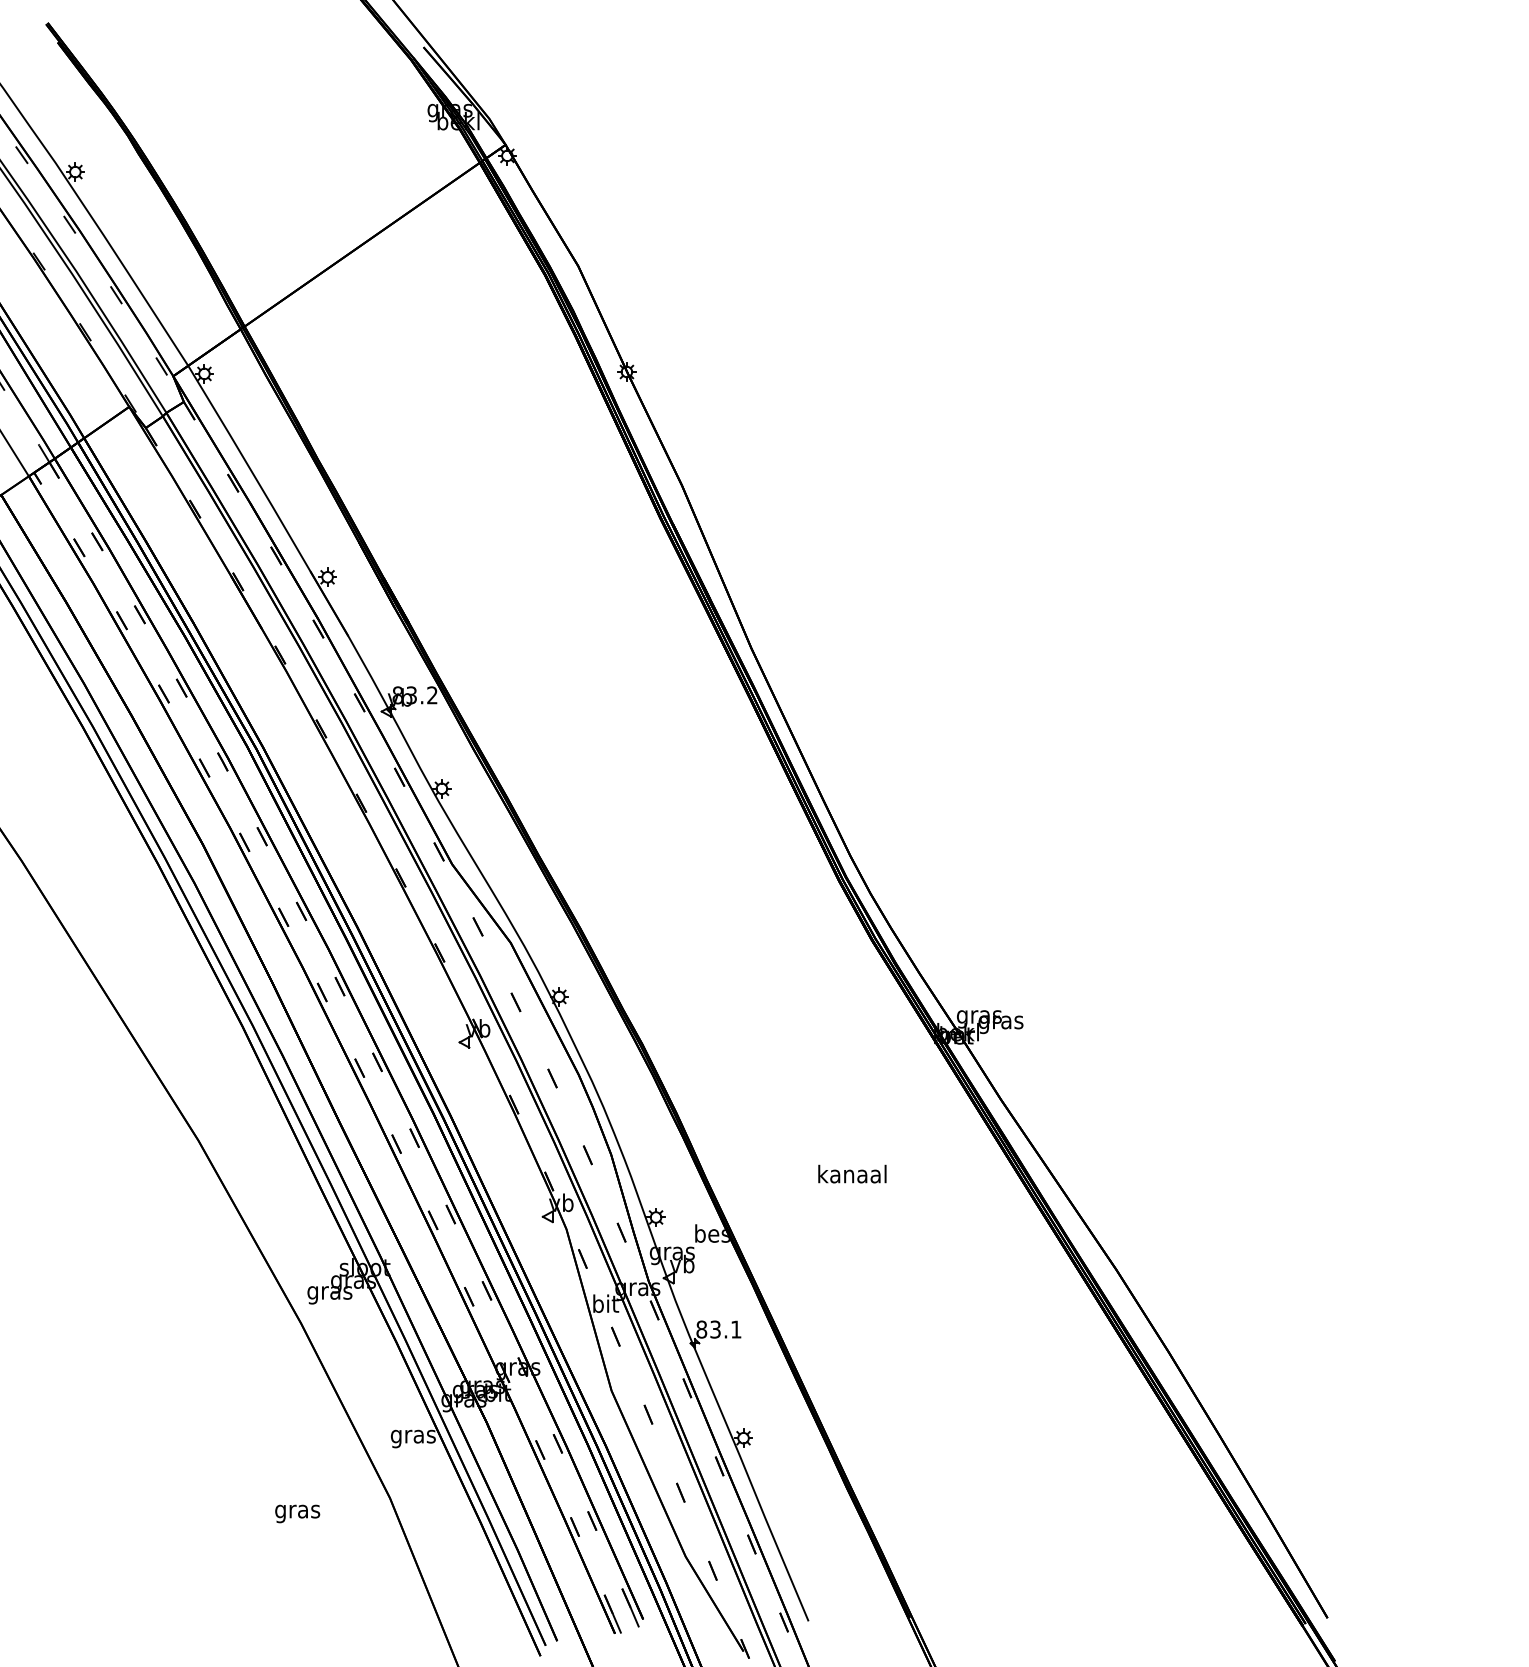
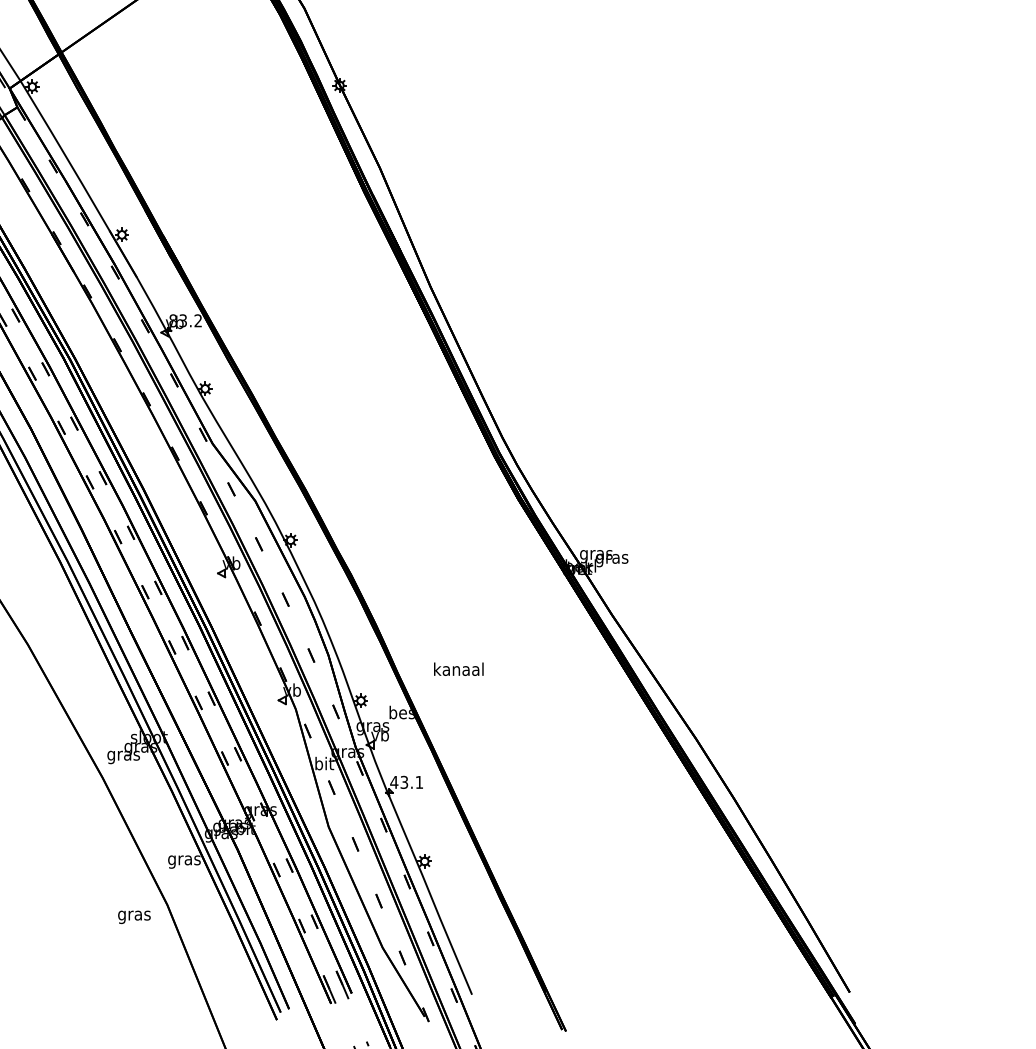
text: (852, 1173) -> (458, 668), moved
text: (701, 1329) -> (394, 782), 83.1 -> 43.1
text: (297, 1513) -> (134, 917), moved

